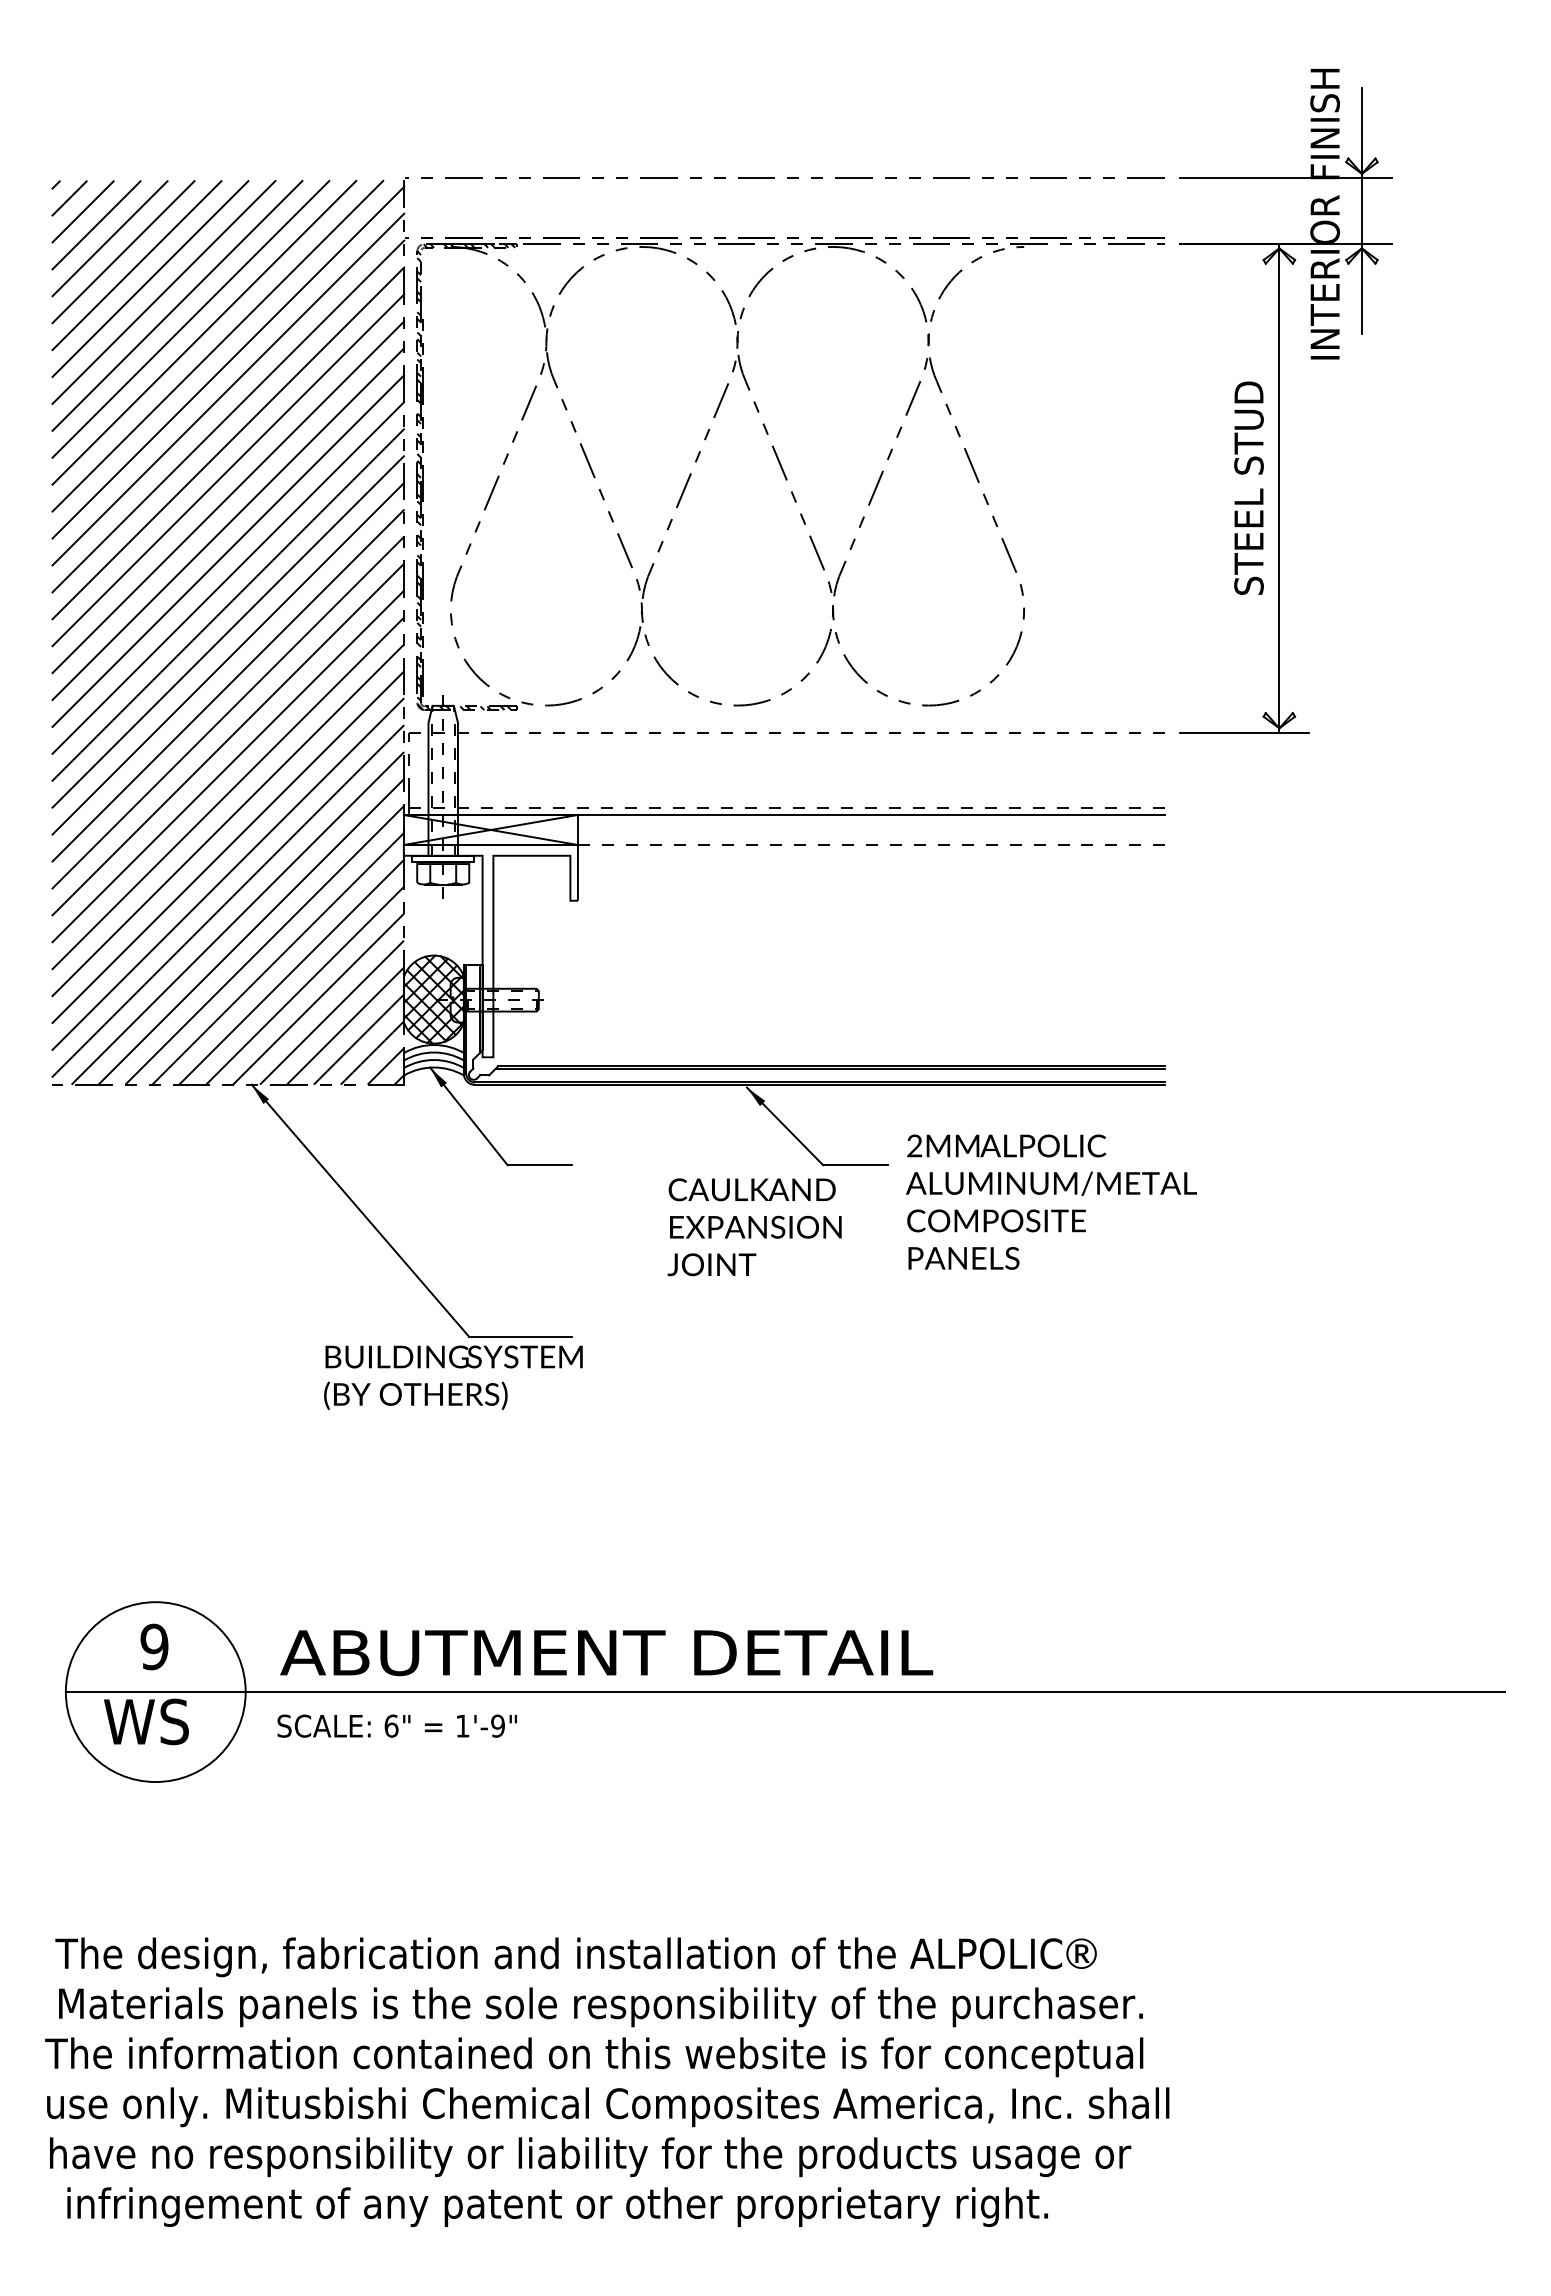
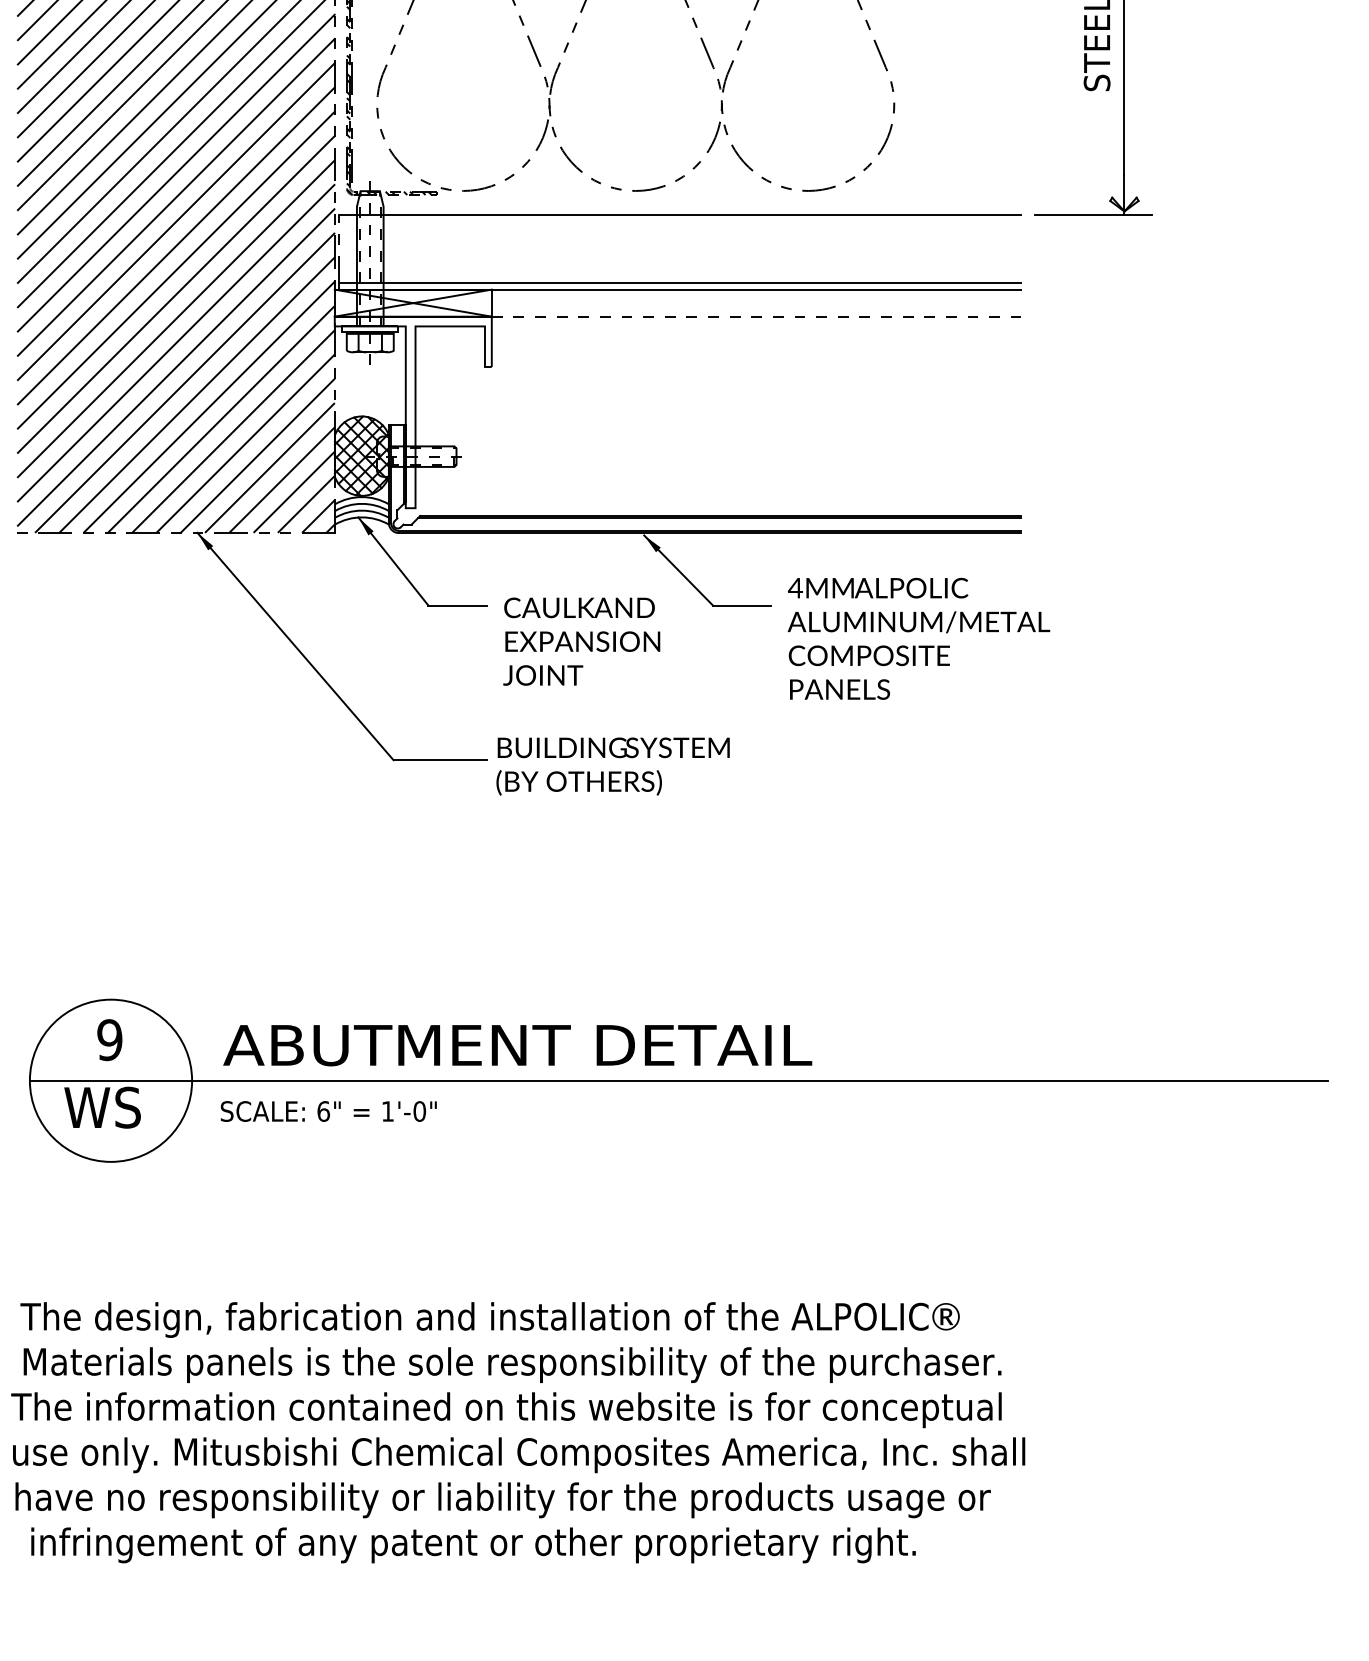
line: (786, 732) -> (679, 215), dashed -> solid
line: (786, 807) -> (679, 282), dashed -> solid
text: (914, 1145) -> (795, 587), 2MM -> 4MM
text: (754, 1227) -> (581, 641), moved
text: (453, 1377) -> (613, 766), moved
text: (498, 1725) -> (420, 1110), 1'-9" -> 1'-0"

